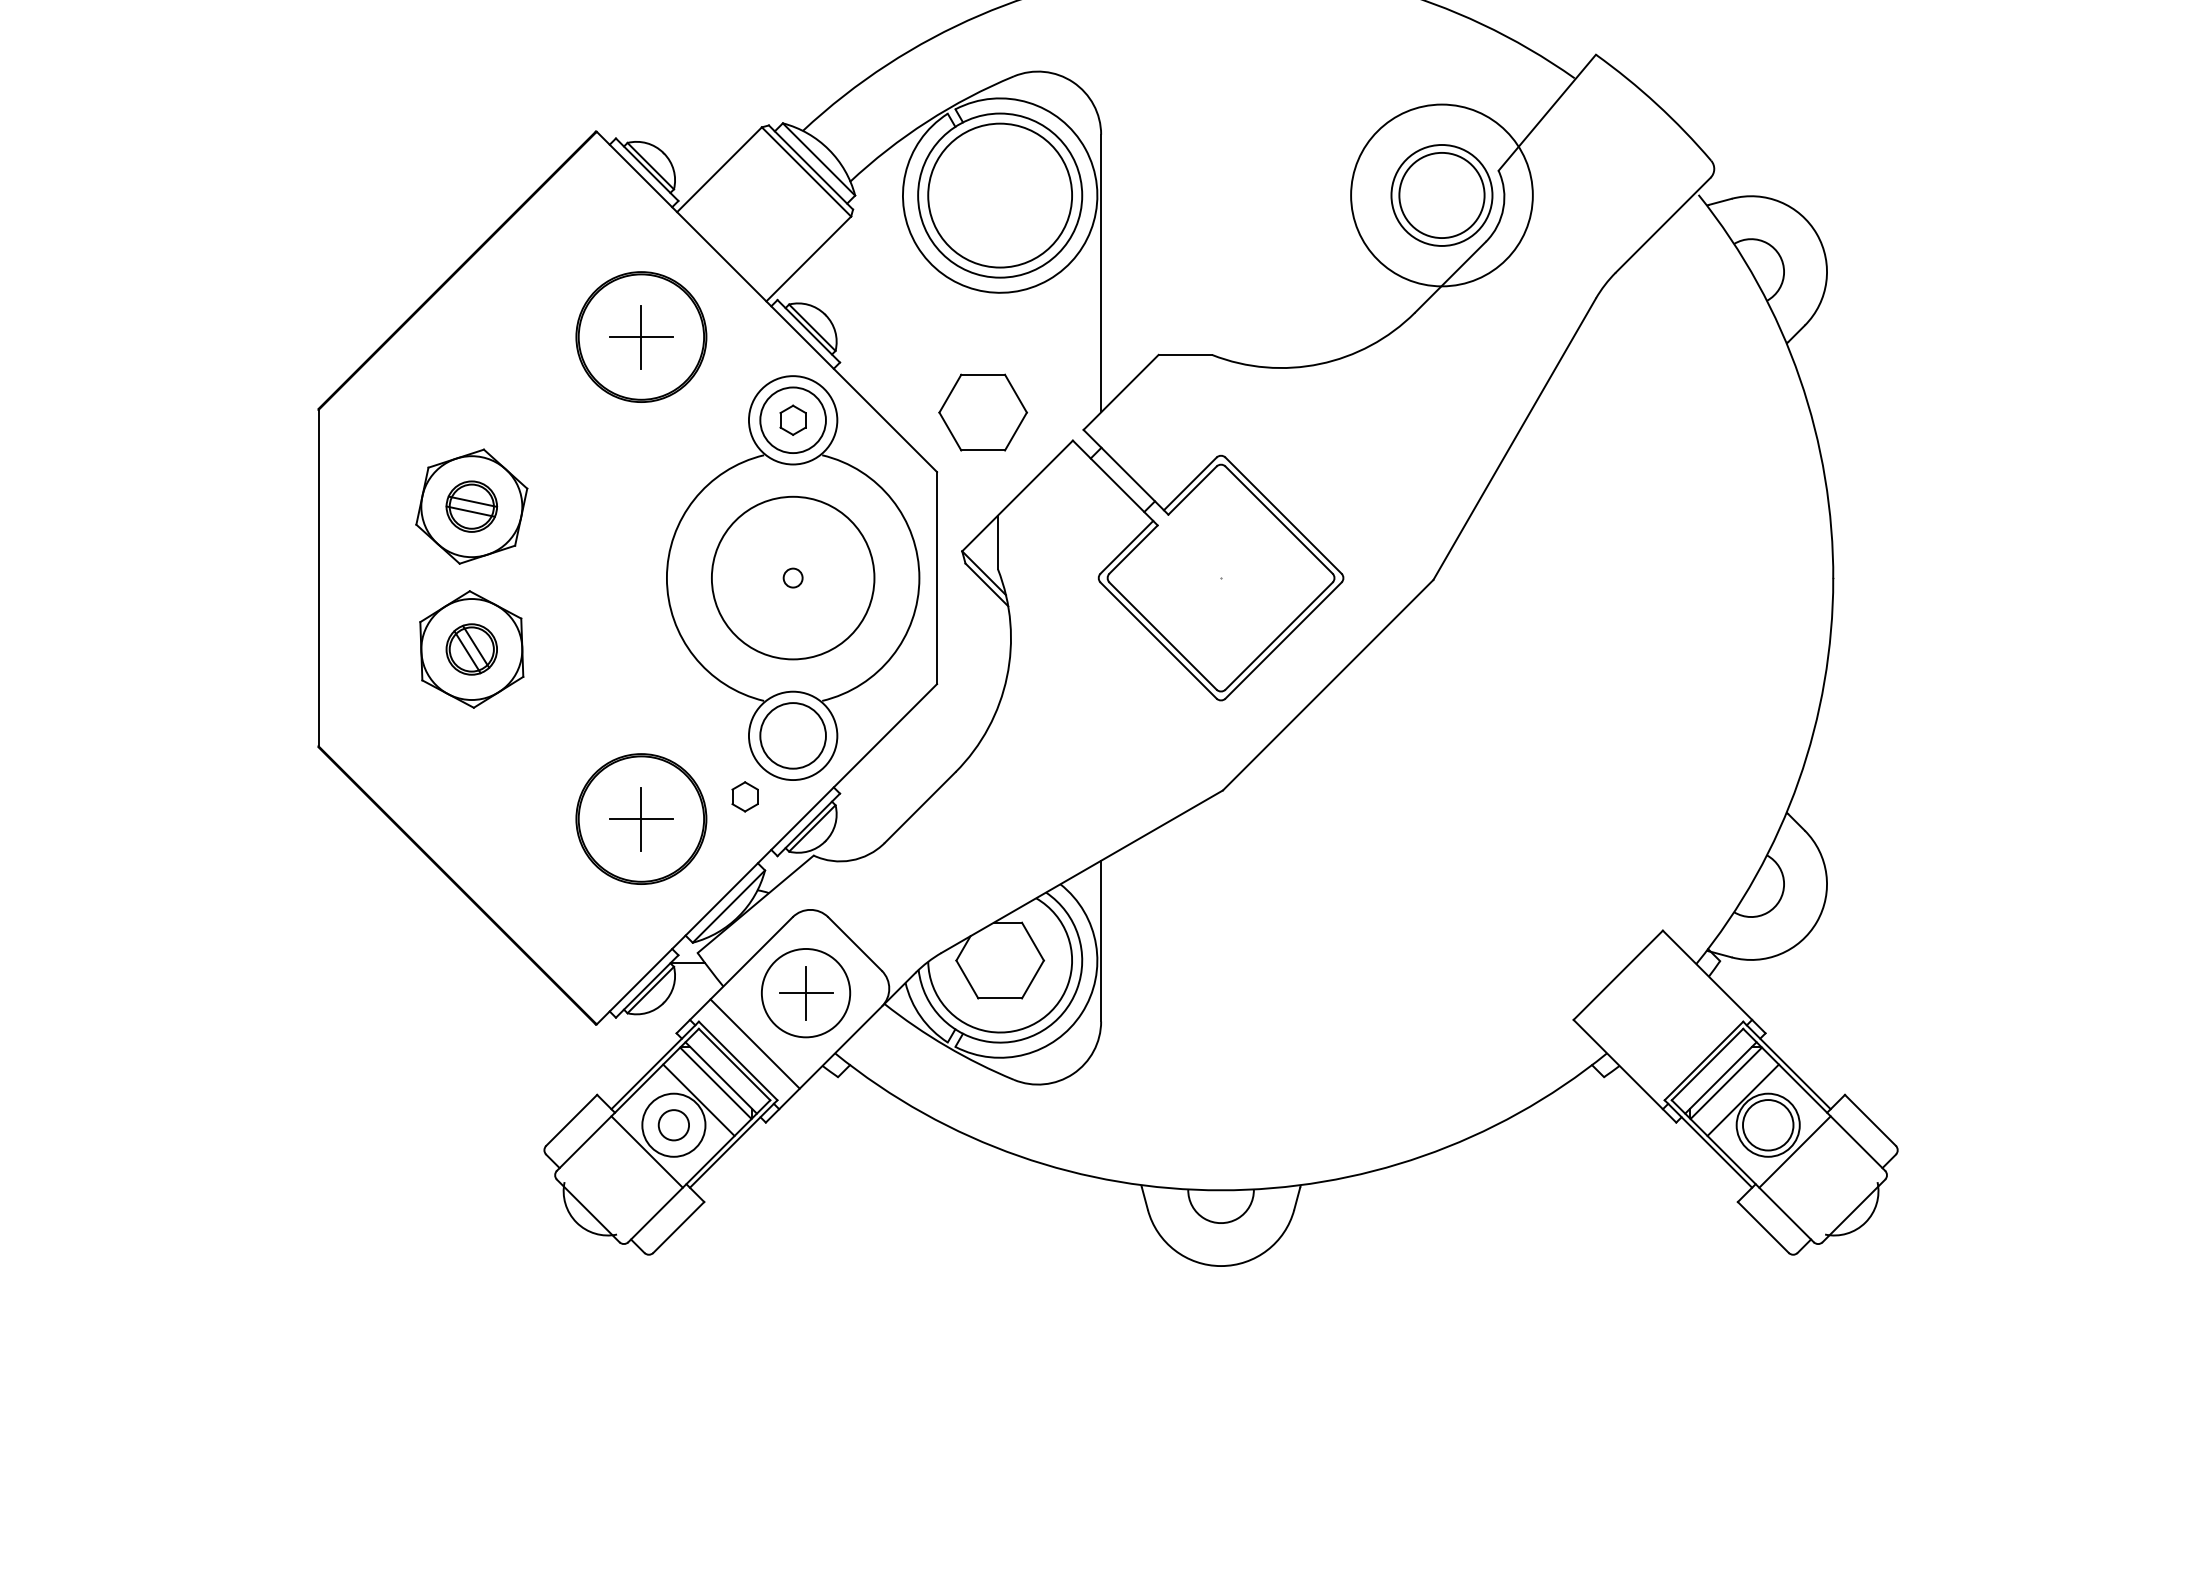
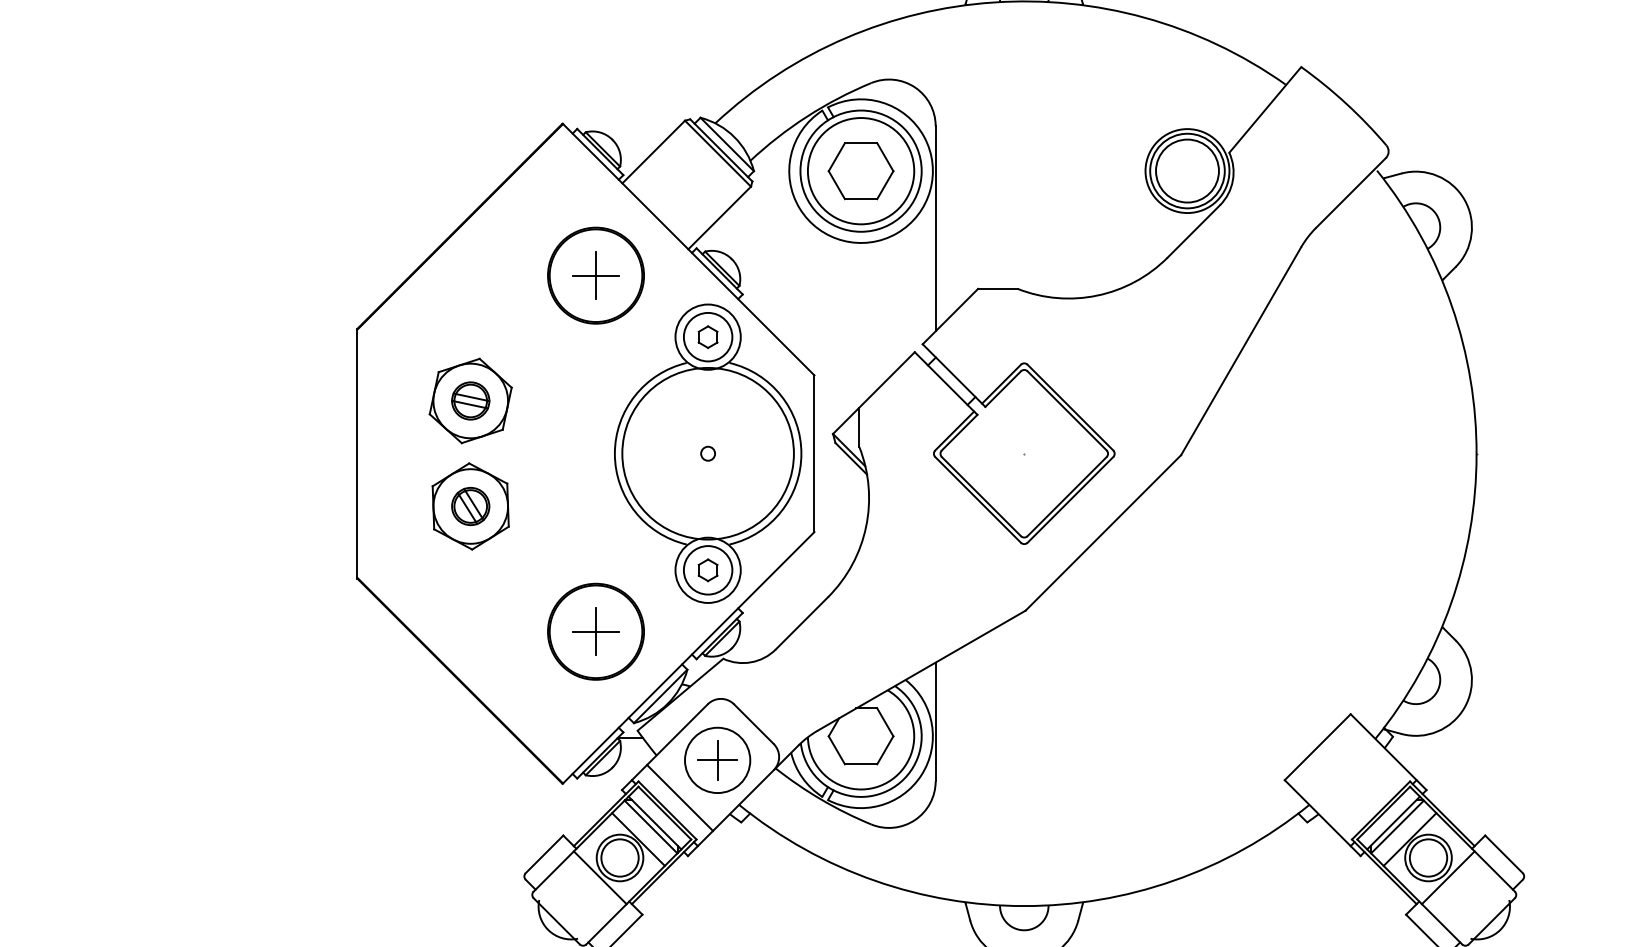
circle: (1441, 195) -> (1187, 171), size x0.62
part: (982, 412) -> (860, 171), moved
circle: (793, 577) -> (708, 453), size x1.43
part: (744, 796) -> (707, 570), moved
circle: (673, 1125) -> (619, 858), size x1.67

